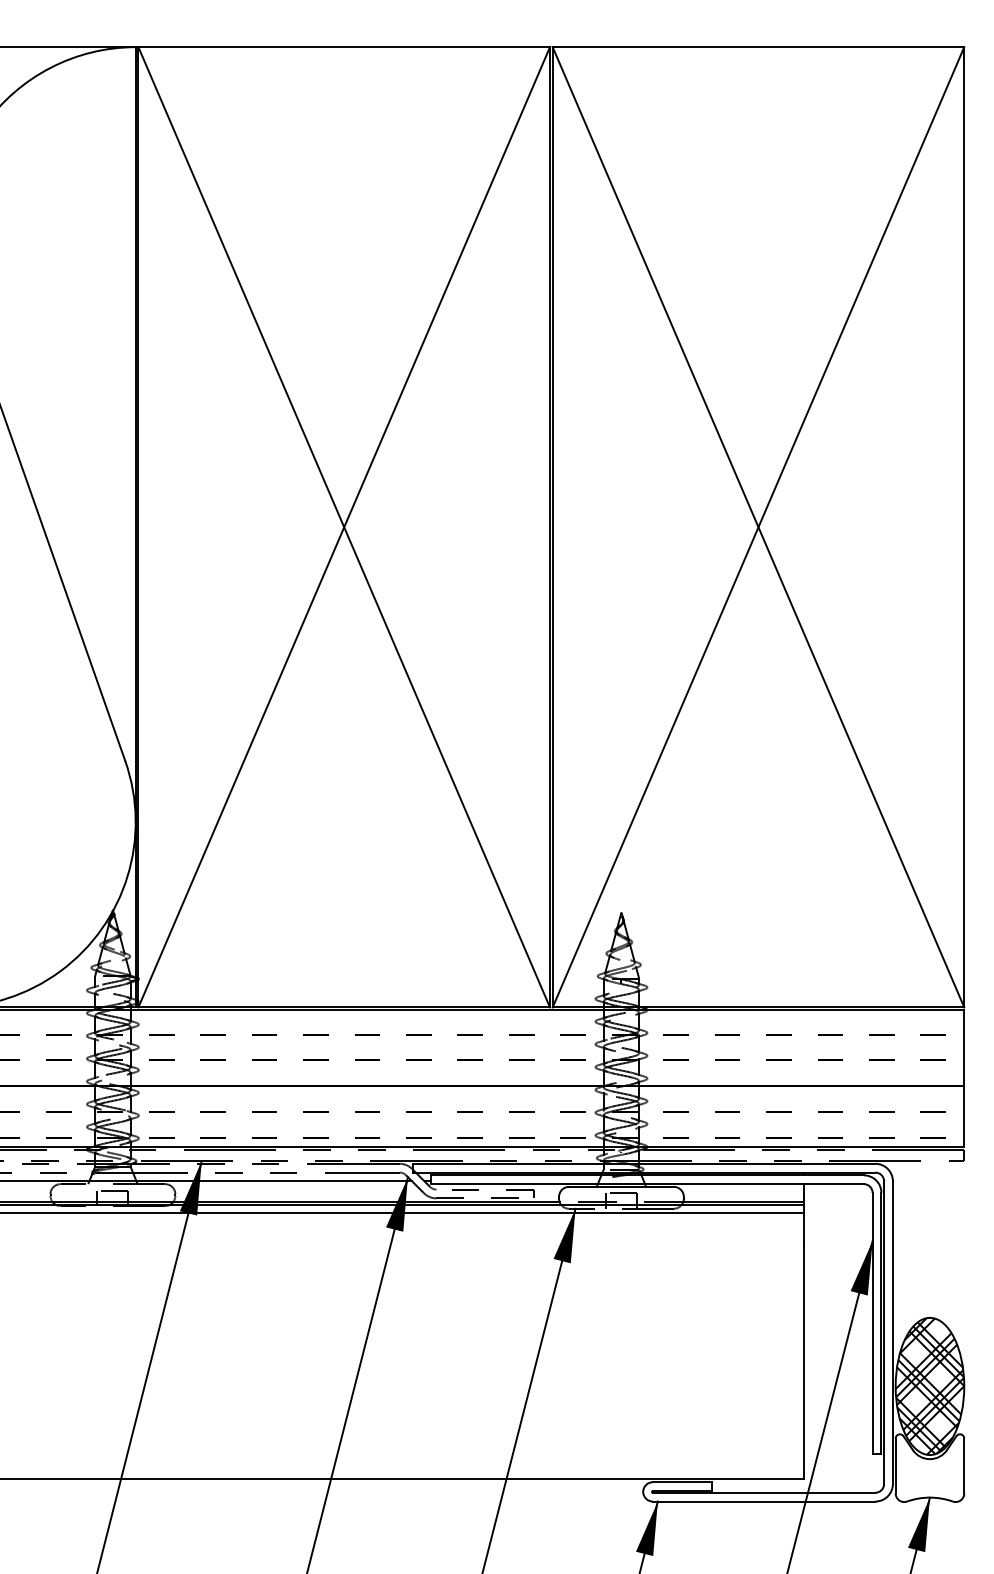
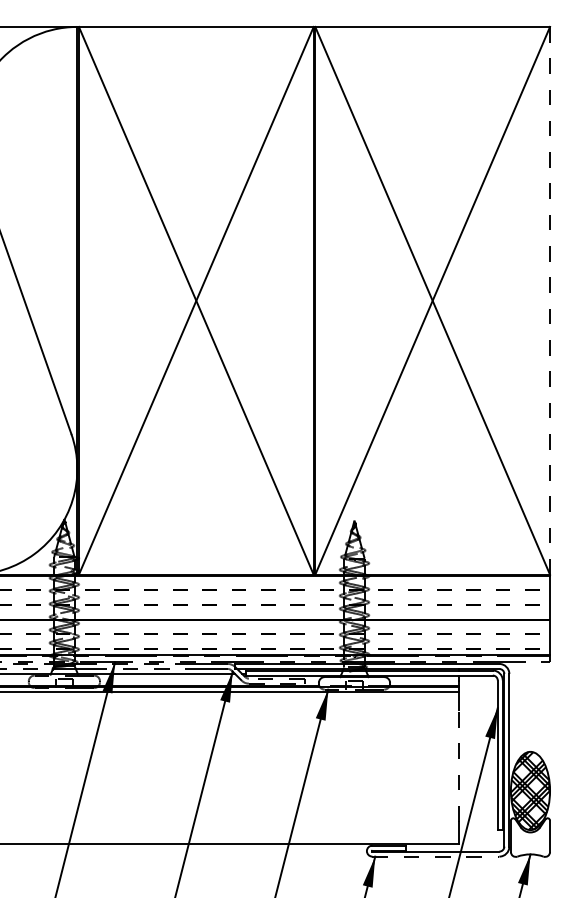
line: (965, 526) -> (550, 300), solid -> dashed
line: (803, 1341) -> (458, 765), solid -> dashed
line: (765, 1501) -> (436, 856), solid -> dashed

